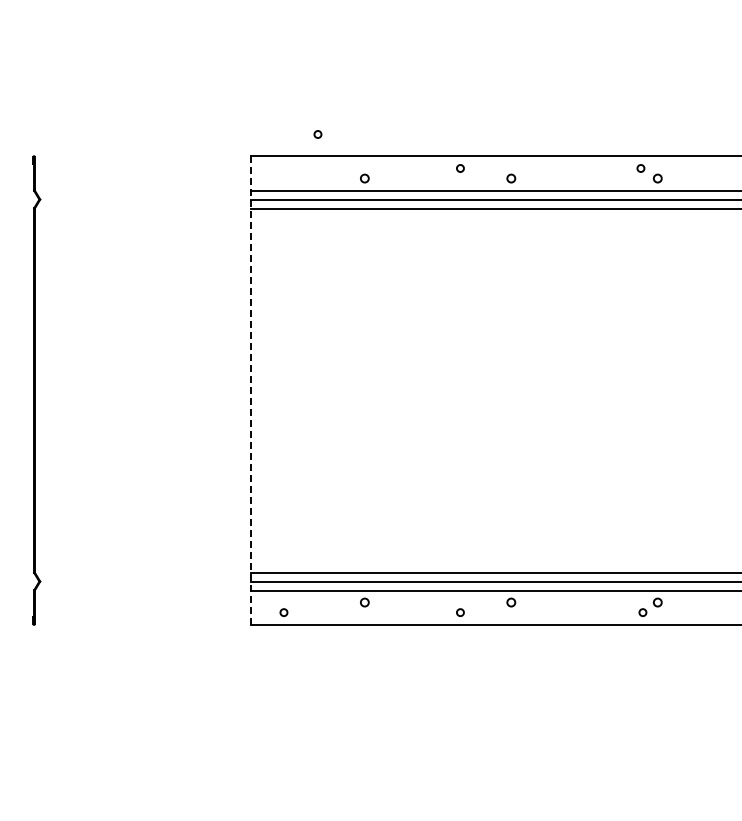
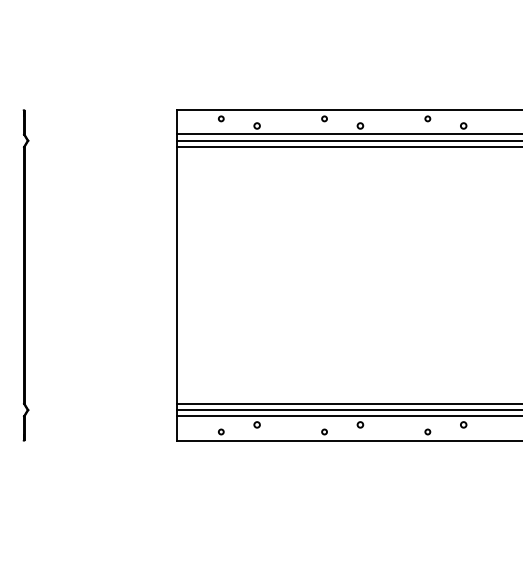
circle: (317, 134) -> (220, 118), moved
circle: (640, 168) -> (427, 118), moved
line: (250, 391) -> (176, 276), dashed -> solid
circle: (283, 612) -> (220, 431), moved
circle: (642, 612) -> (427, 431), moved

